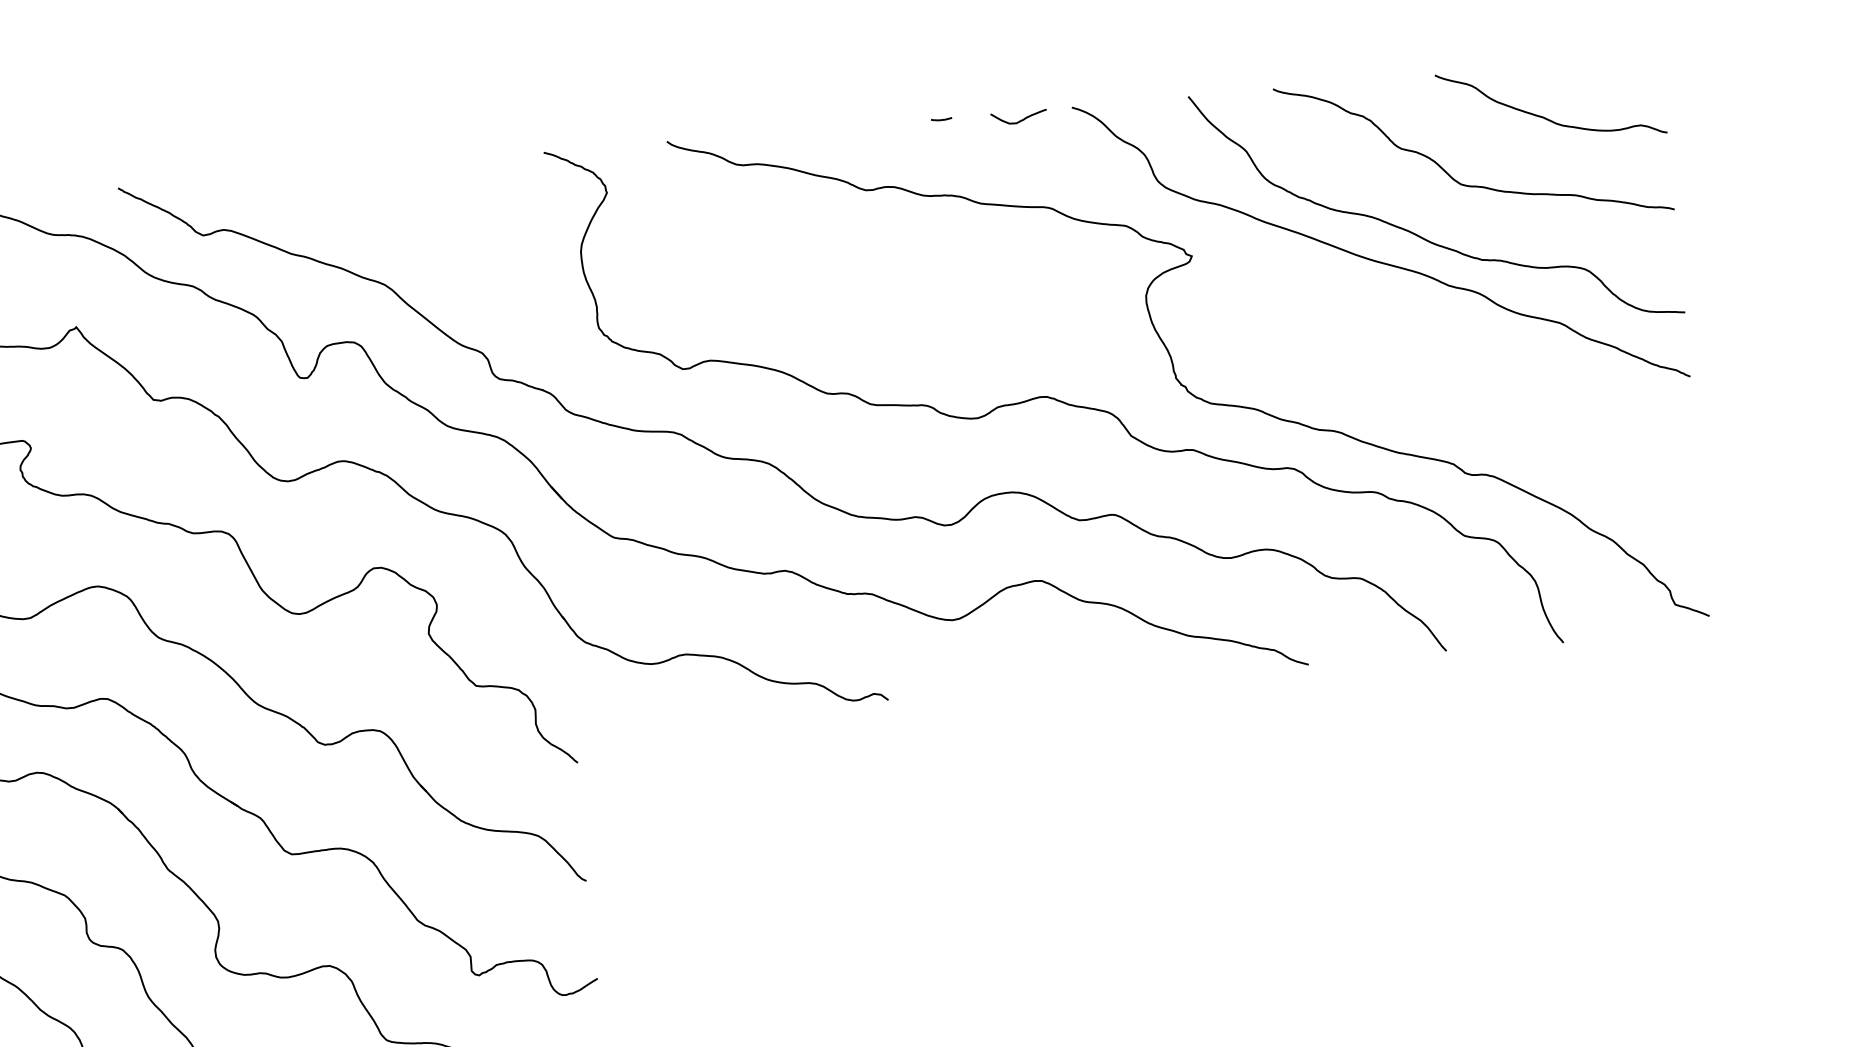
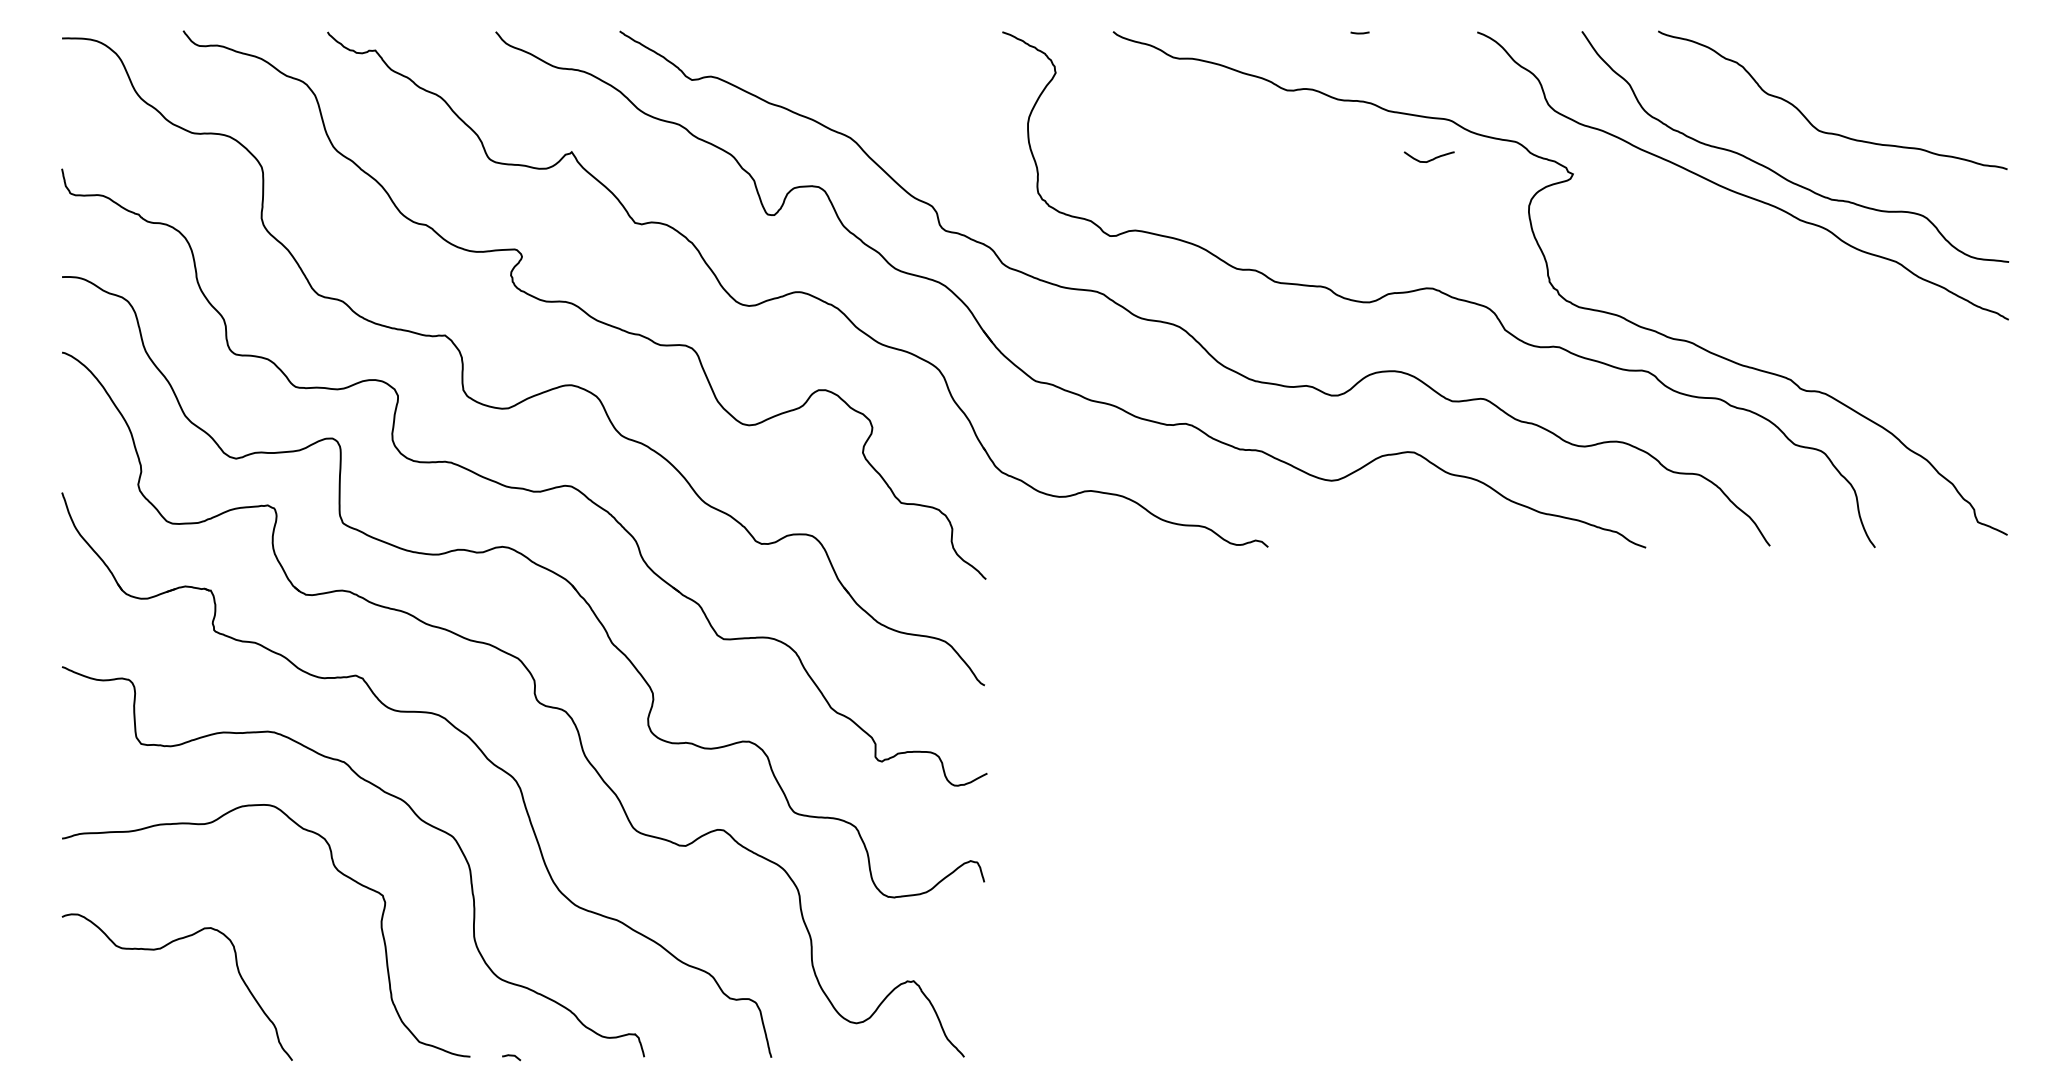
curve: (1544, 116) -> (1898, 76), removed
curve: (1019, 120) -> (1429, 159), moved

